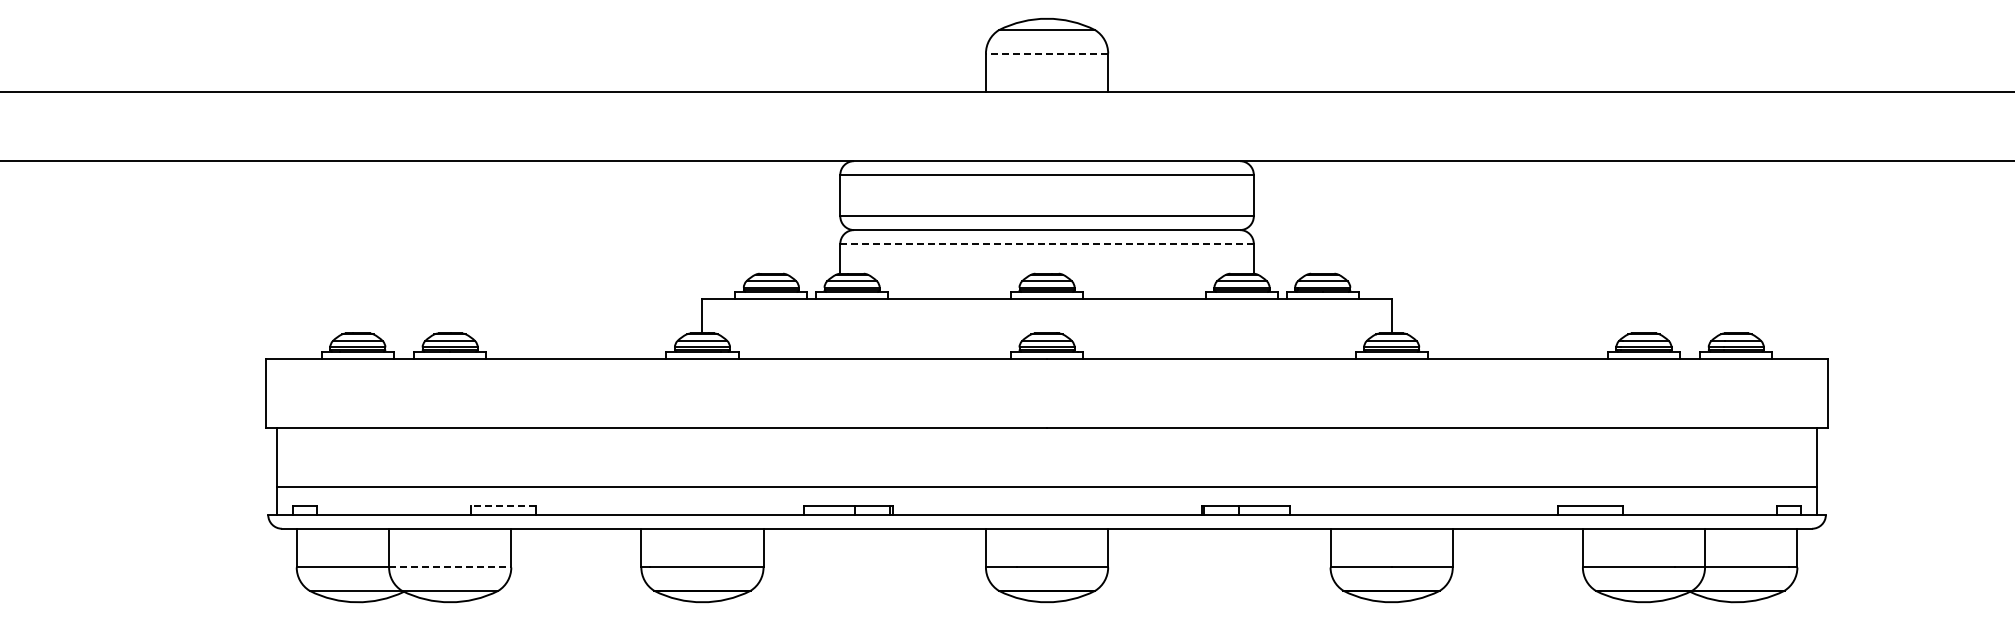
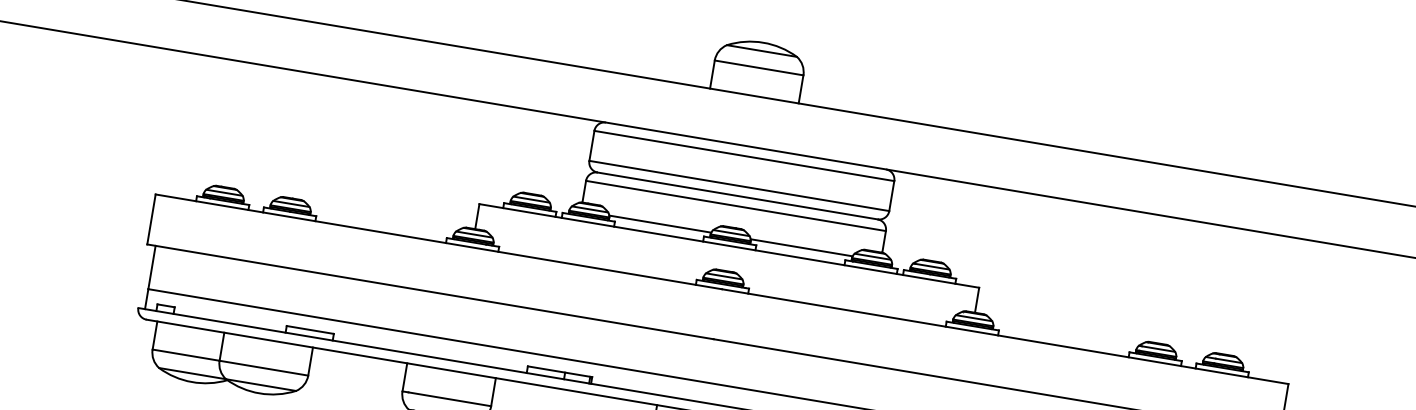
line: (1046, 53) -> (758, 67), dashed -> solid
line: (1047, 243) -> (736, 205), dashed -> solid
line: (949, 285) -> (660, 224), added
line: (1144, 285) -> (801, 247), added
line: (503, 505) -> (310, 329), dashed -> solid
line: (450, 567) -> (264, 368), dashed -> solid

